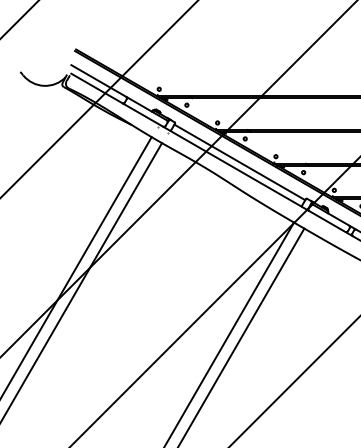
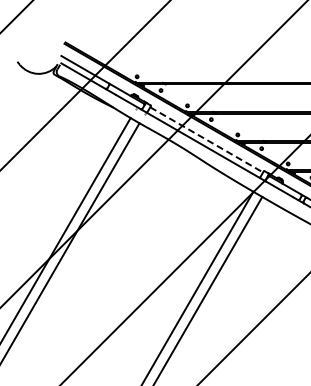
line: (240, 163) -> (207, 140), solid -> dashed

